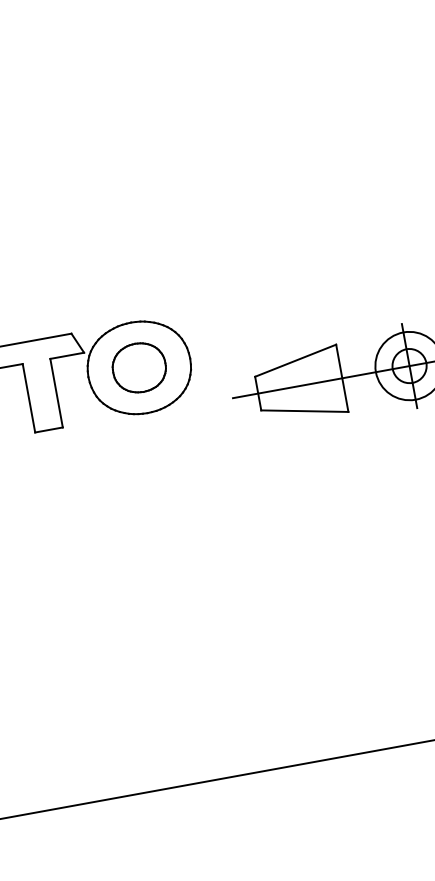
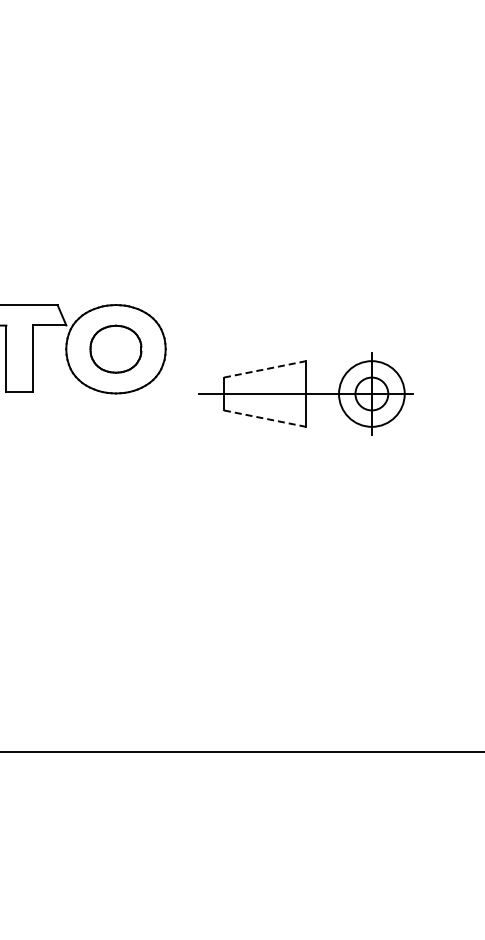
line: (296, 360) -> (265, 369), solid -> dashed
line: (305, 410) -> (265, 418), solid -> dashed

